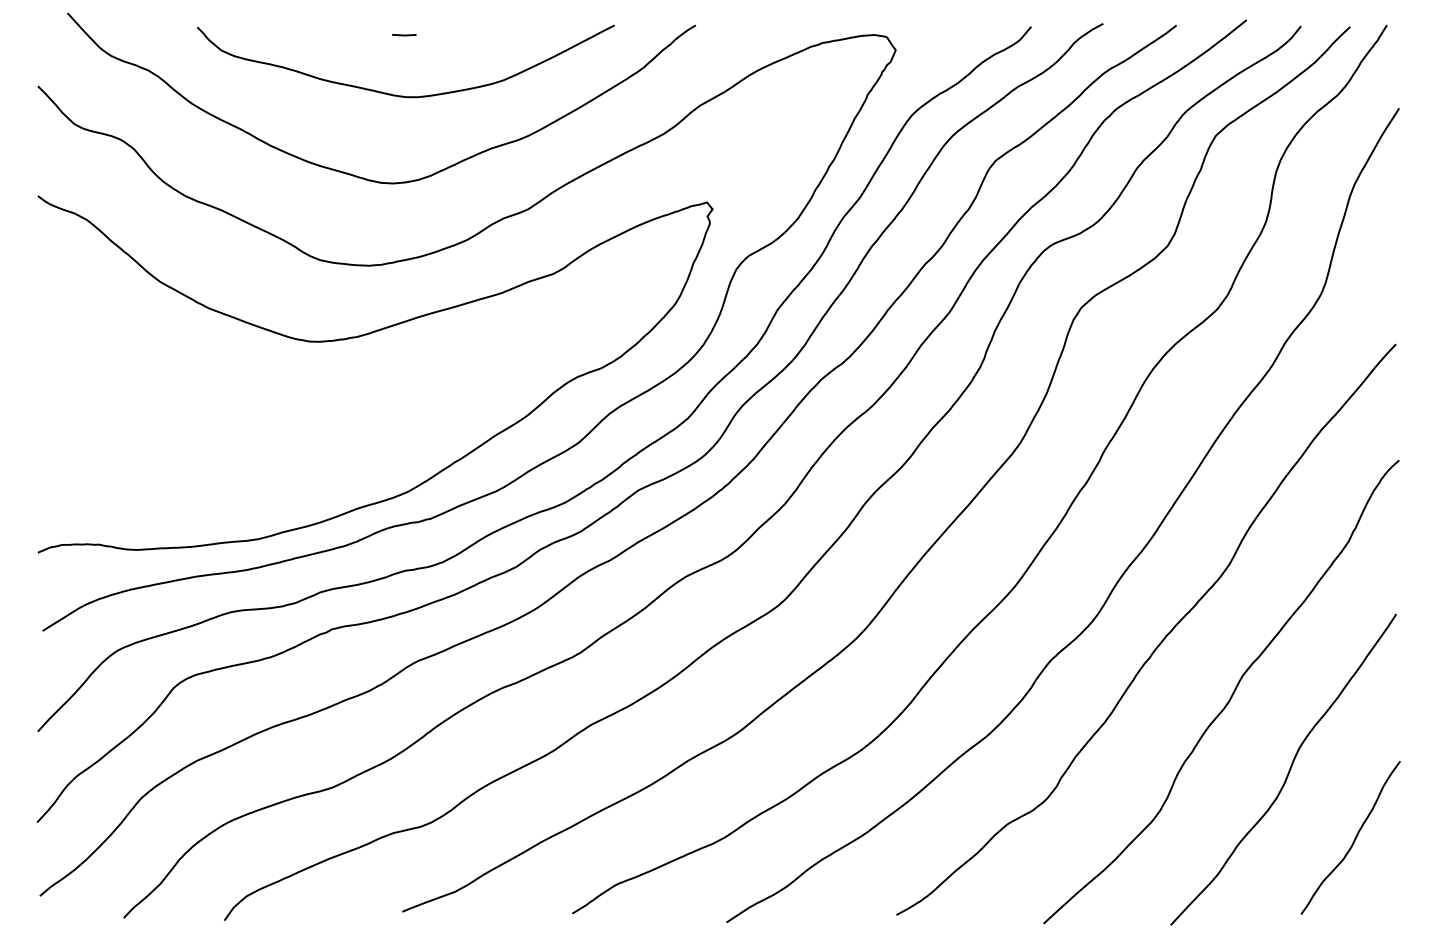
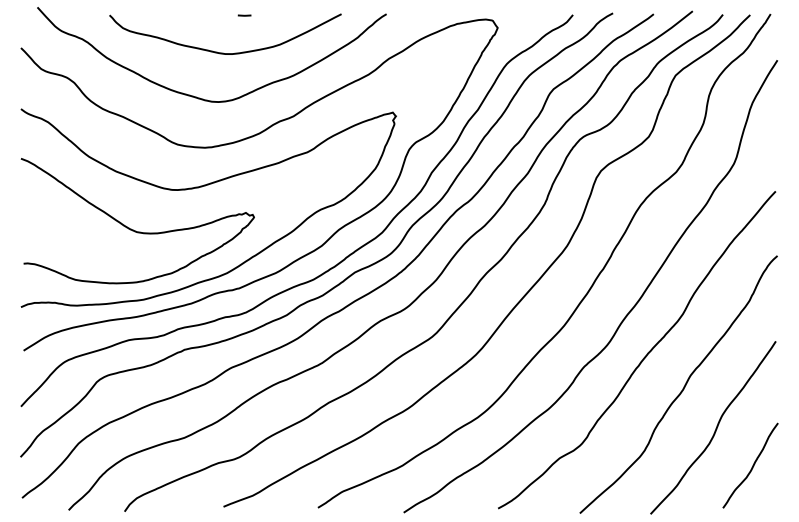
line: (404, 34) -> (244, 15), moved
curve: (240, 412) -> (133, 229), added

